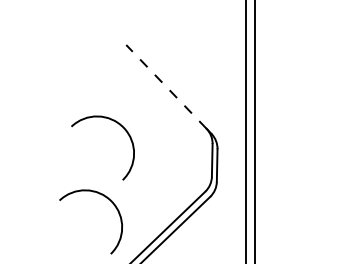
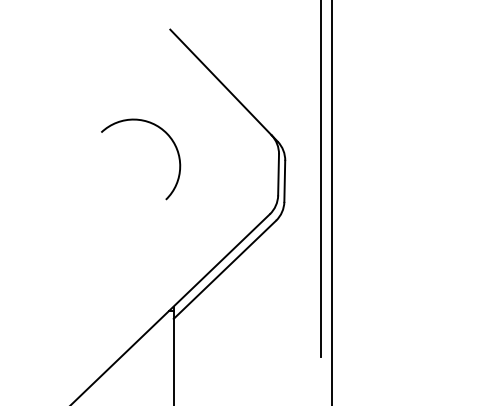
line: (166, 86) -> (220, 82), dashed -> solid
arc: (113, 205) -> (154, 231), removed

